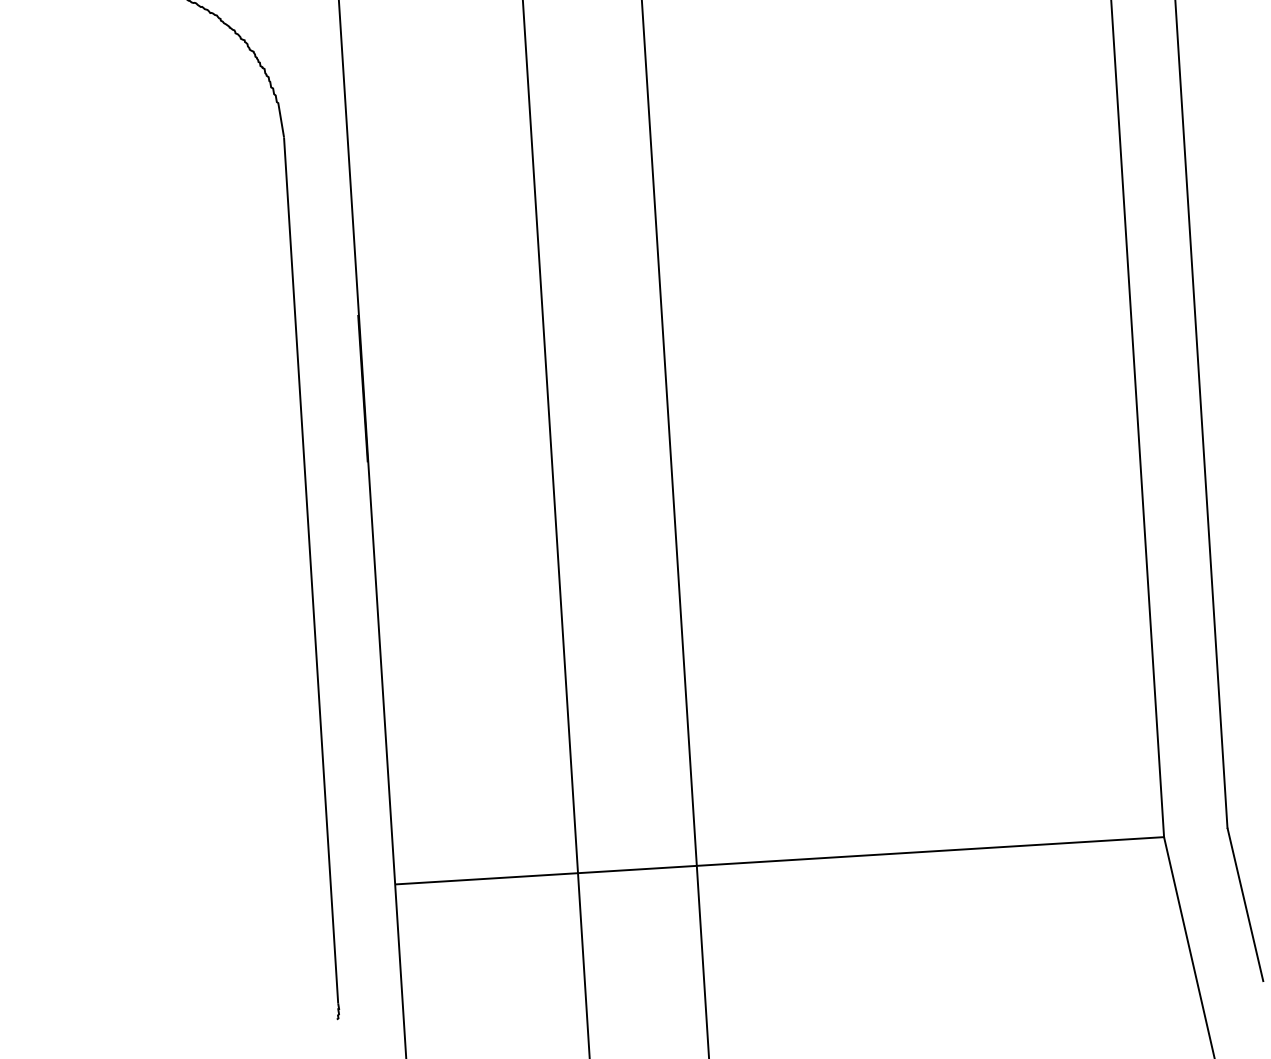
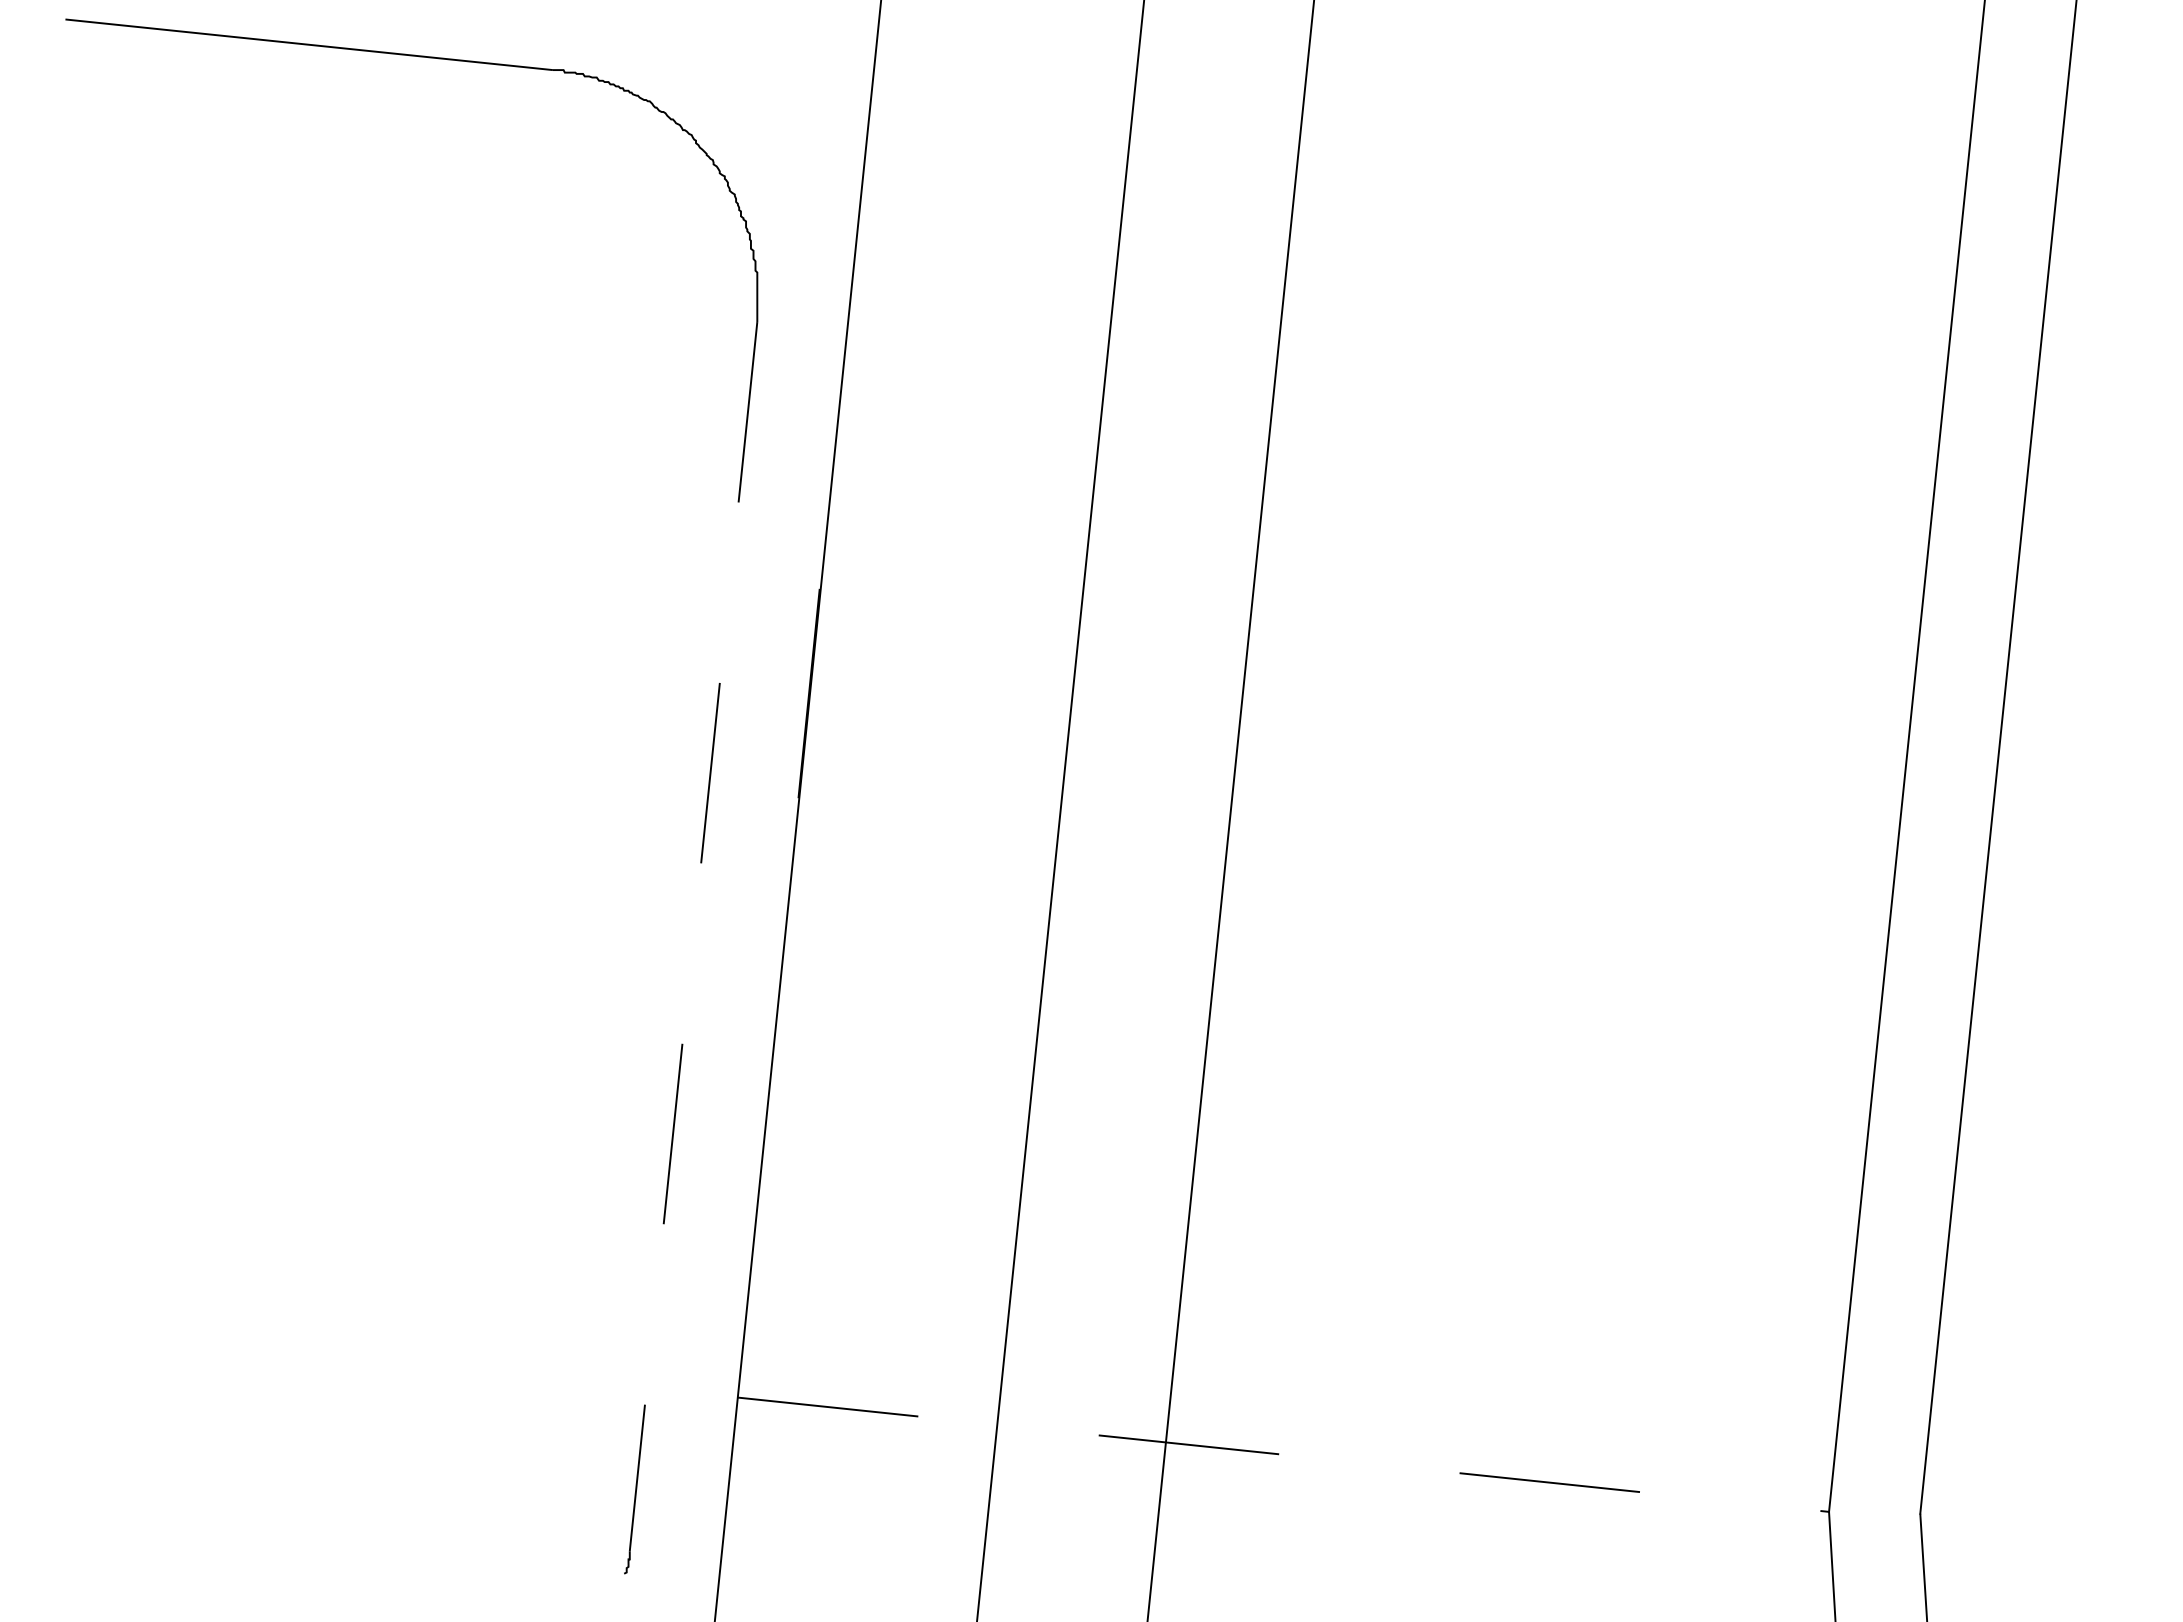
line: (311, 570) -> (693, 936), solid -> dashed
line: (779, 860) -> (1283, 1454), solid -> dashed

